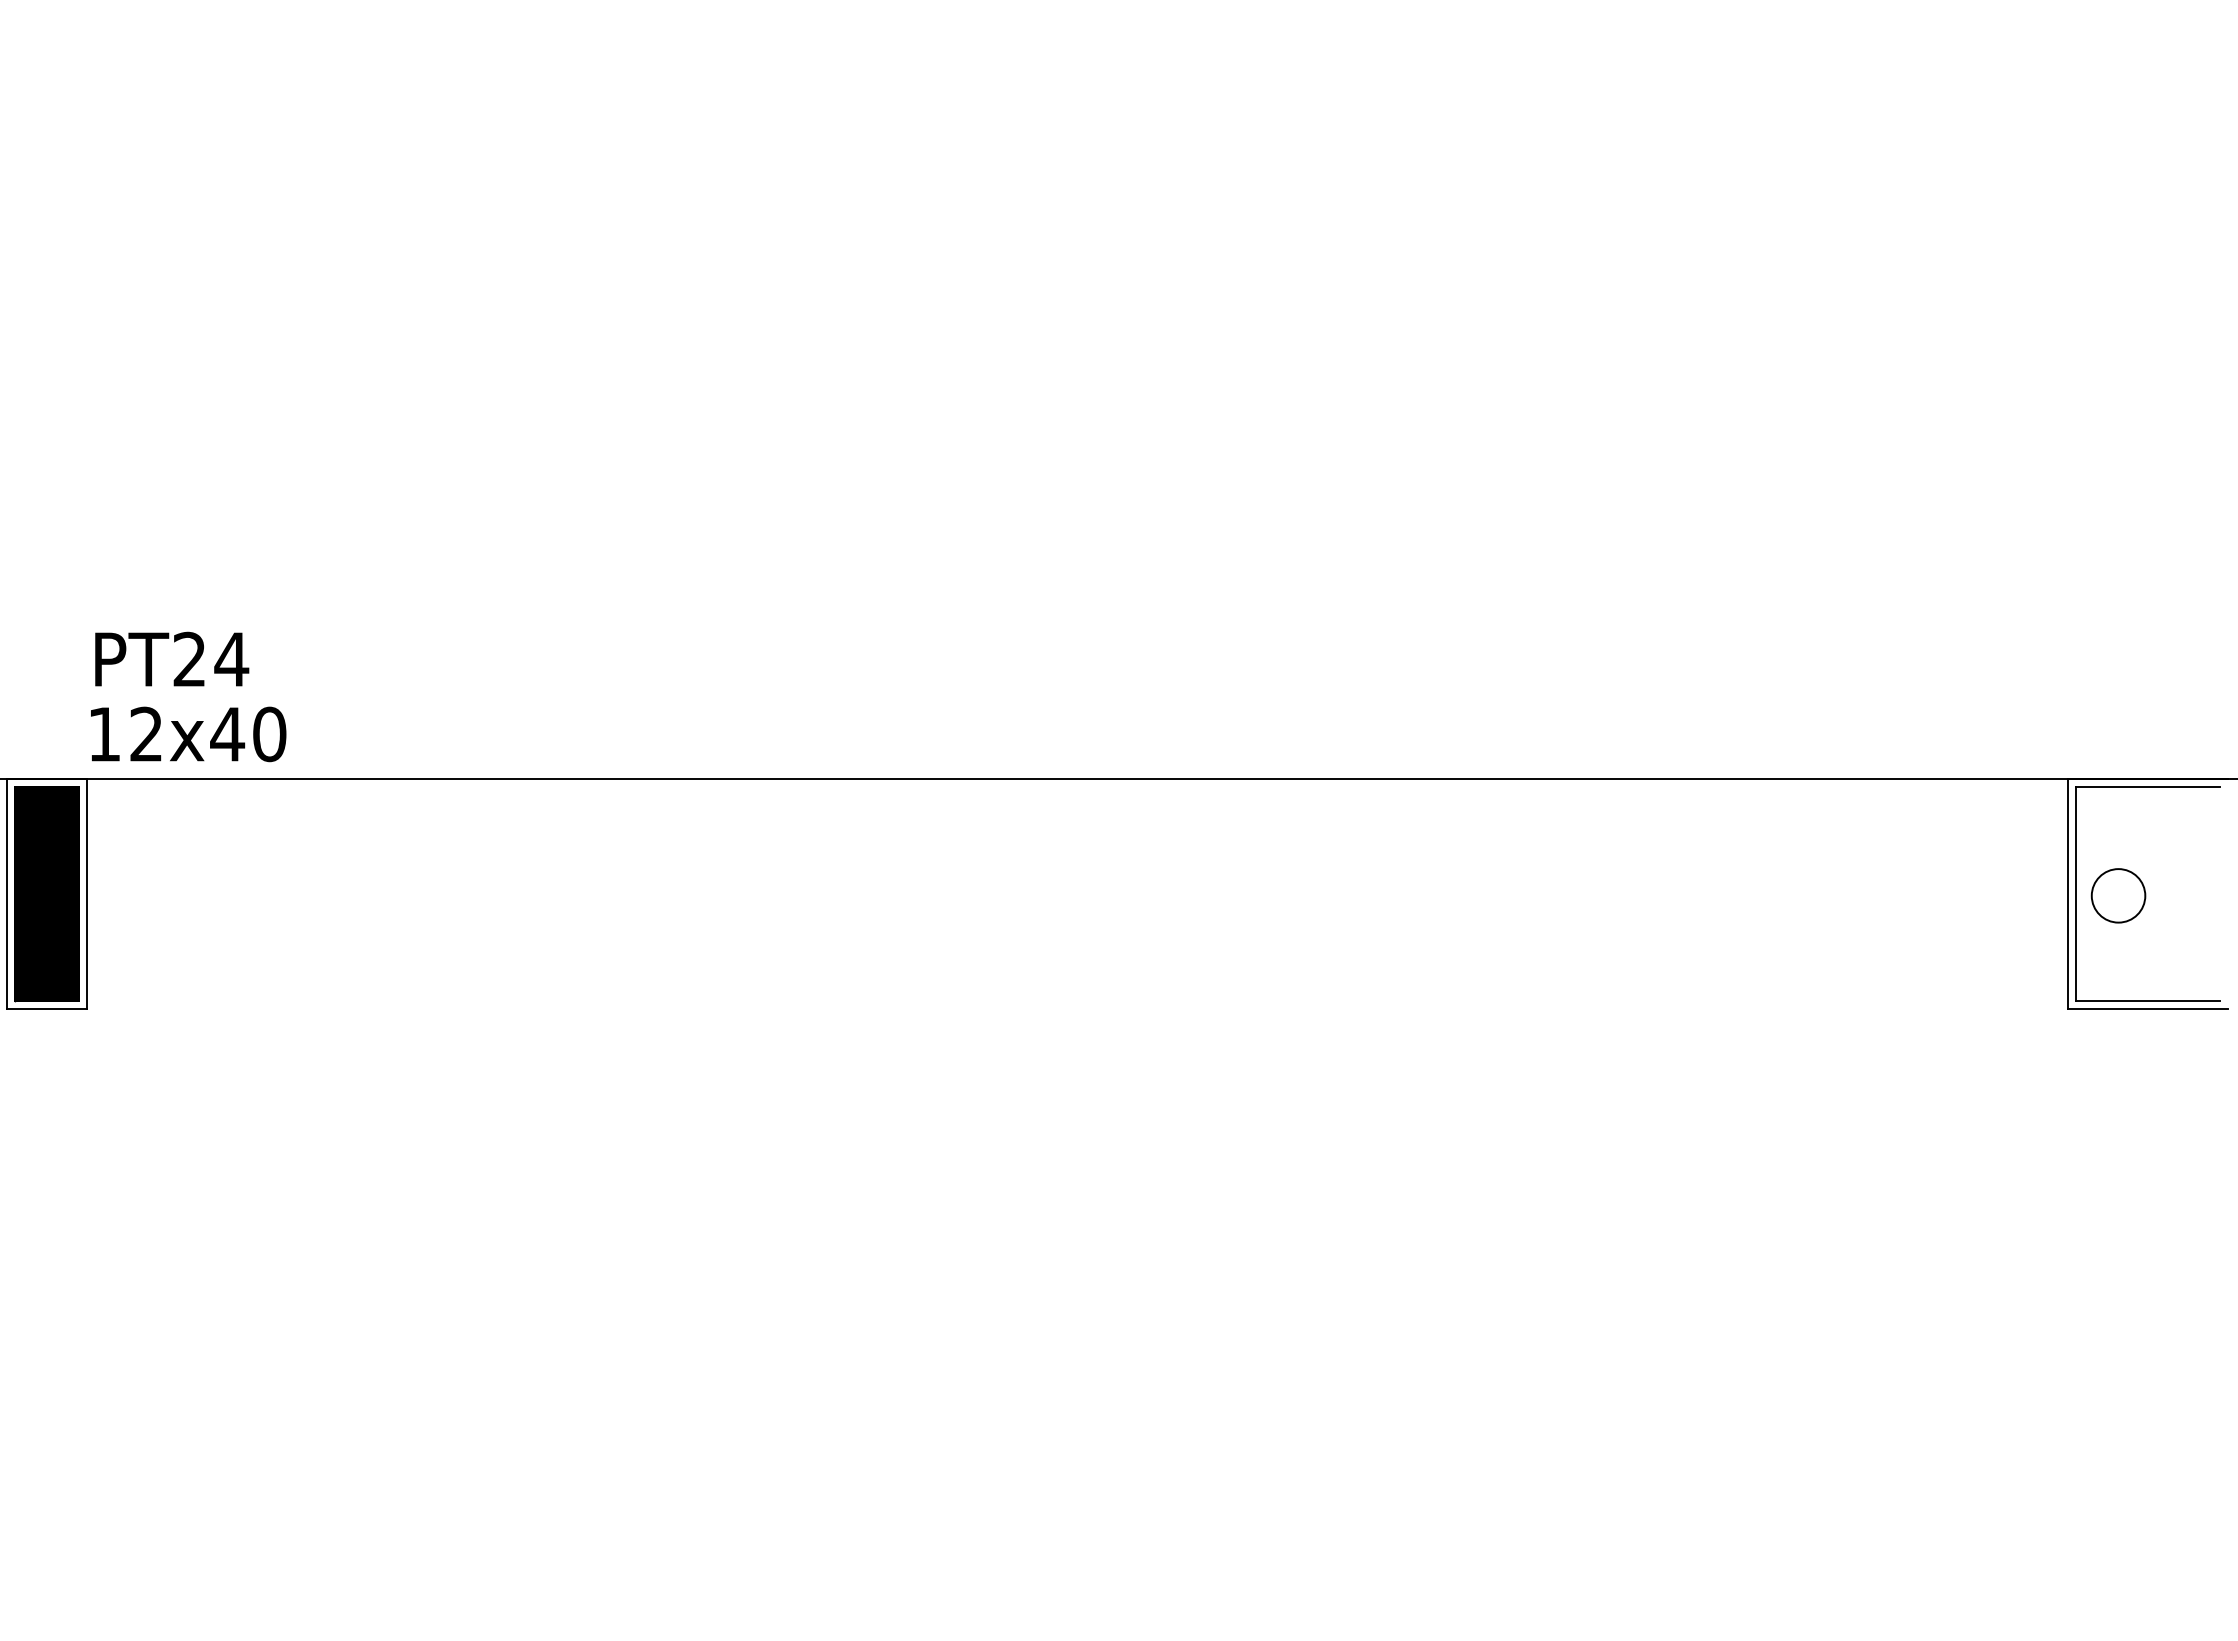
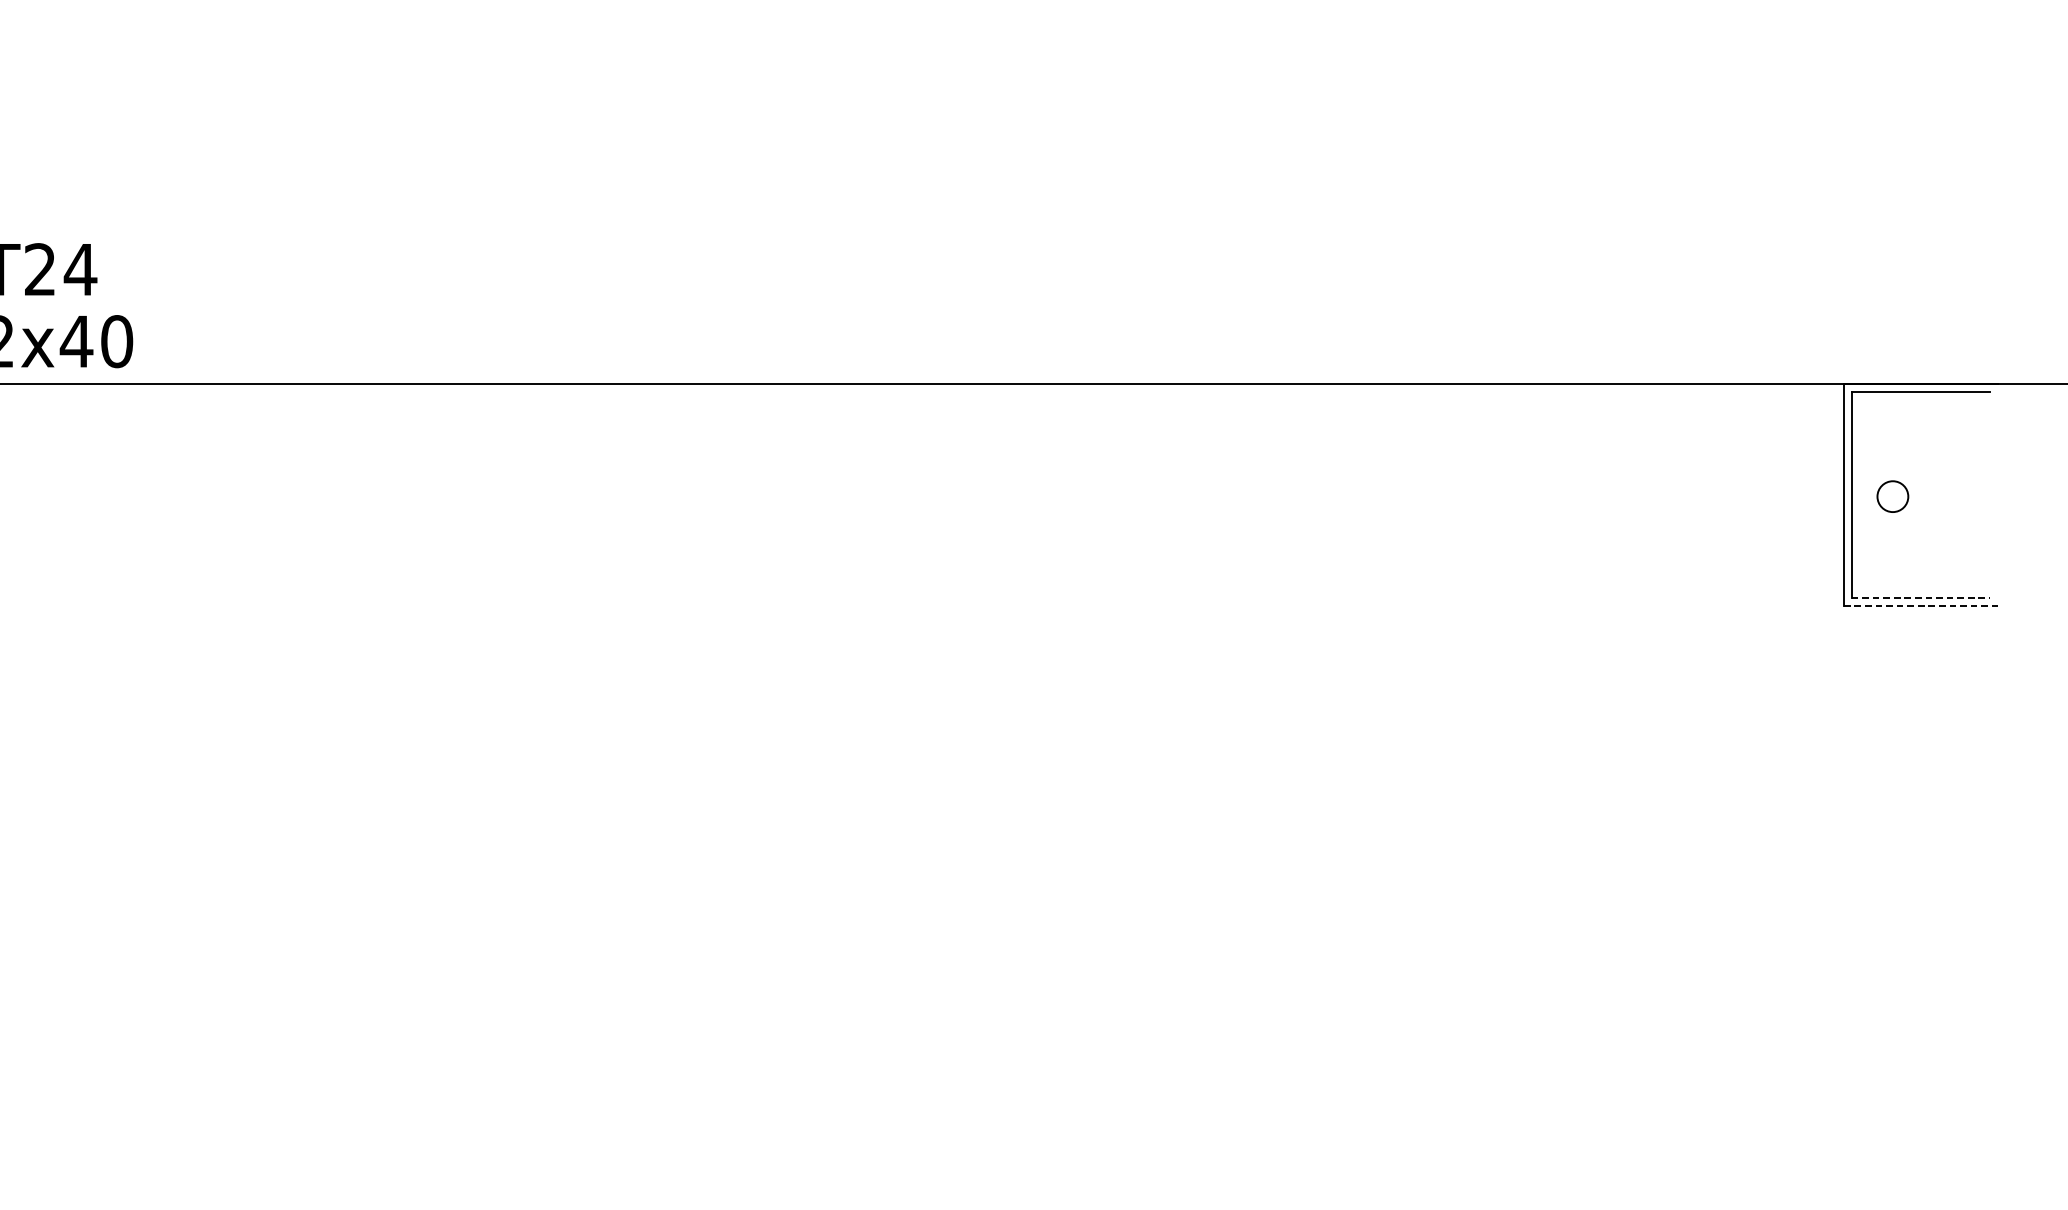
circle: (2118, 895) -> (1892, 496), size x0.6
line: (2148, 1001) -> (1921, 598), solid -> dashed
line: (2148, 1009) -> (1921, 605), solid -> dashed

